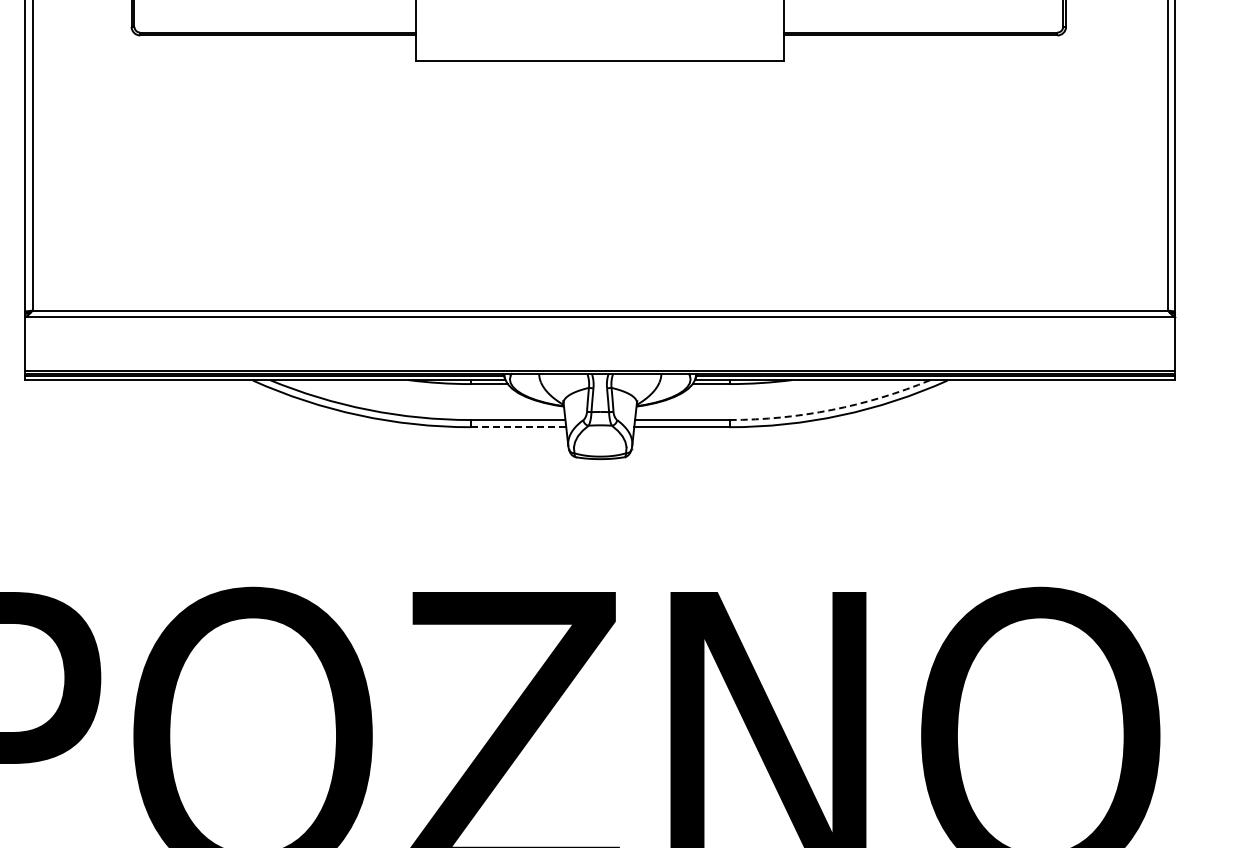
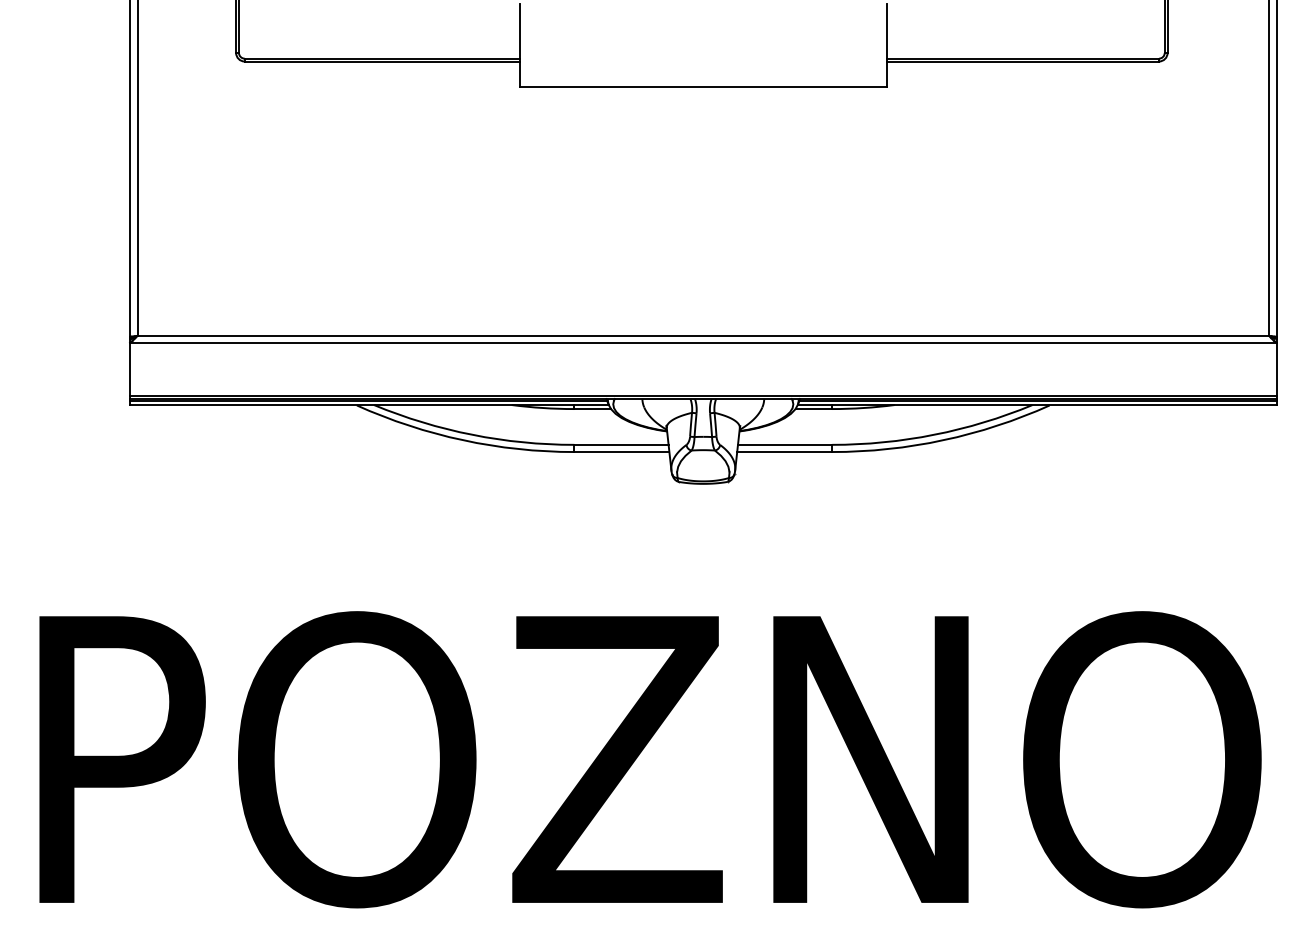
arc: (832, 409) -> (934, 434), dashed -> solid
line: (518, 427) -> (621, 452), dashed -> solid

